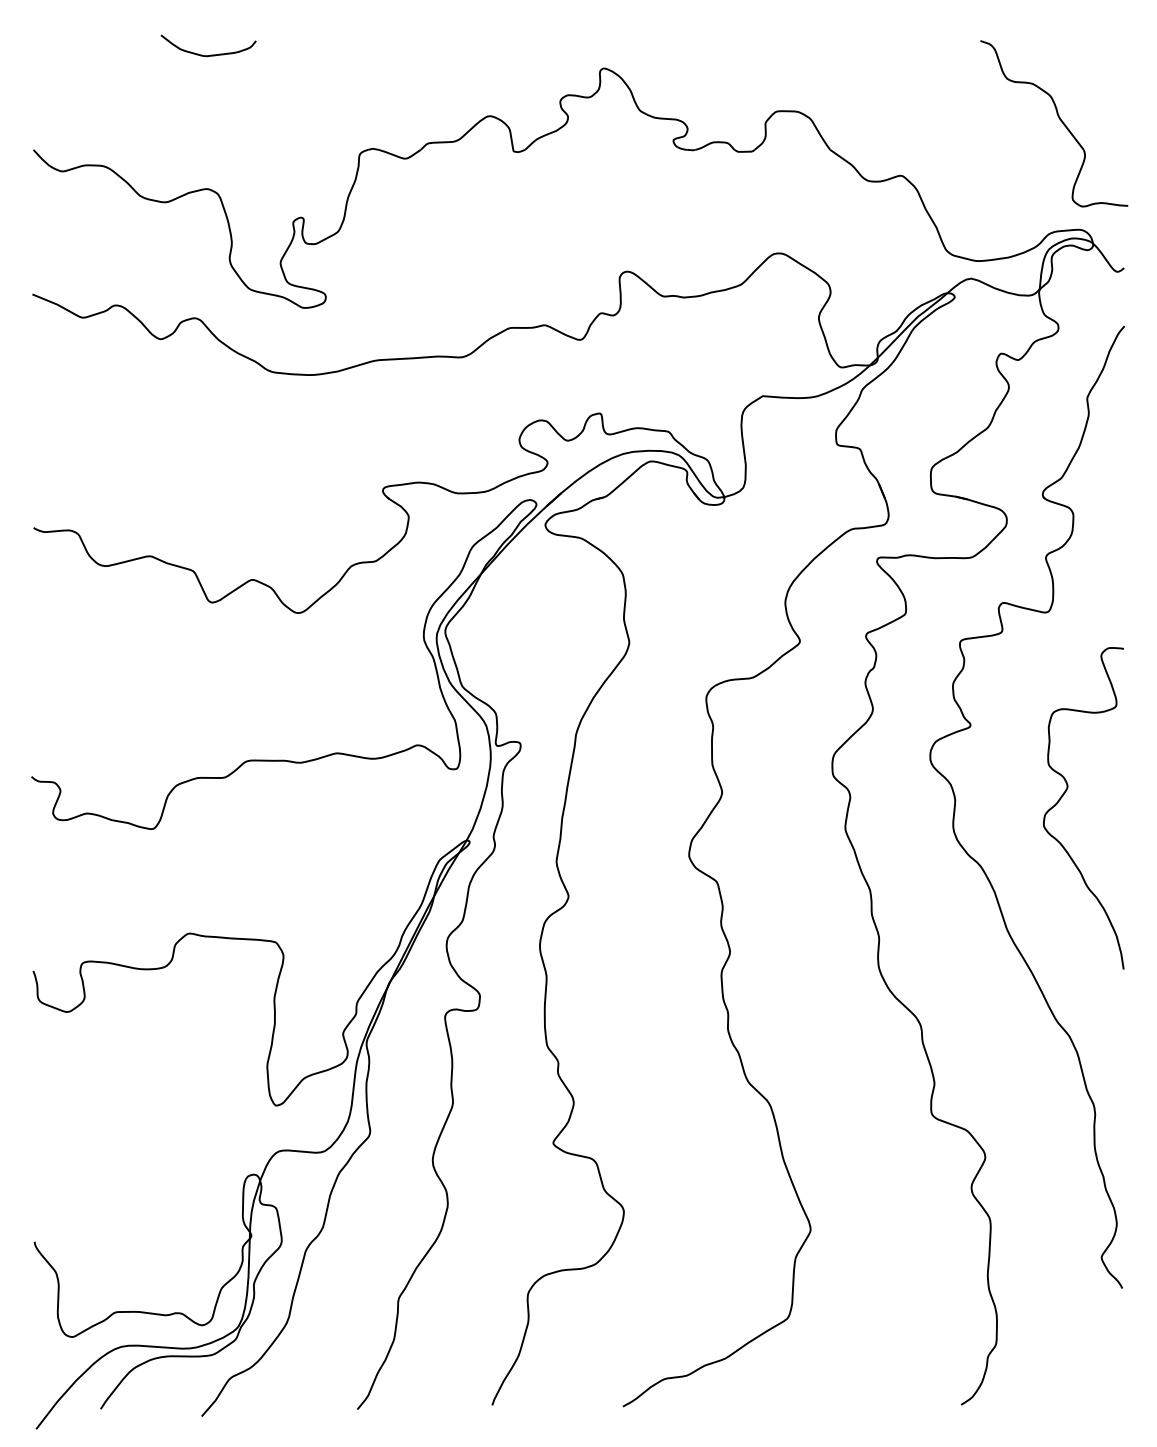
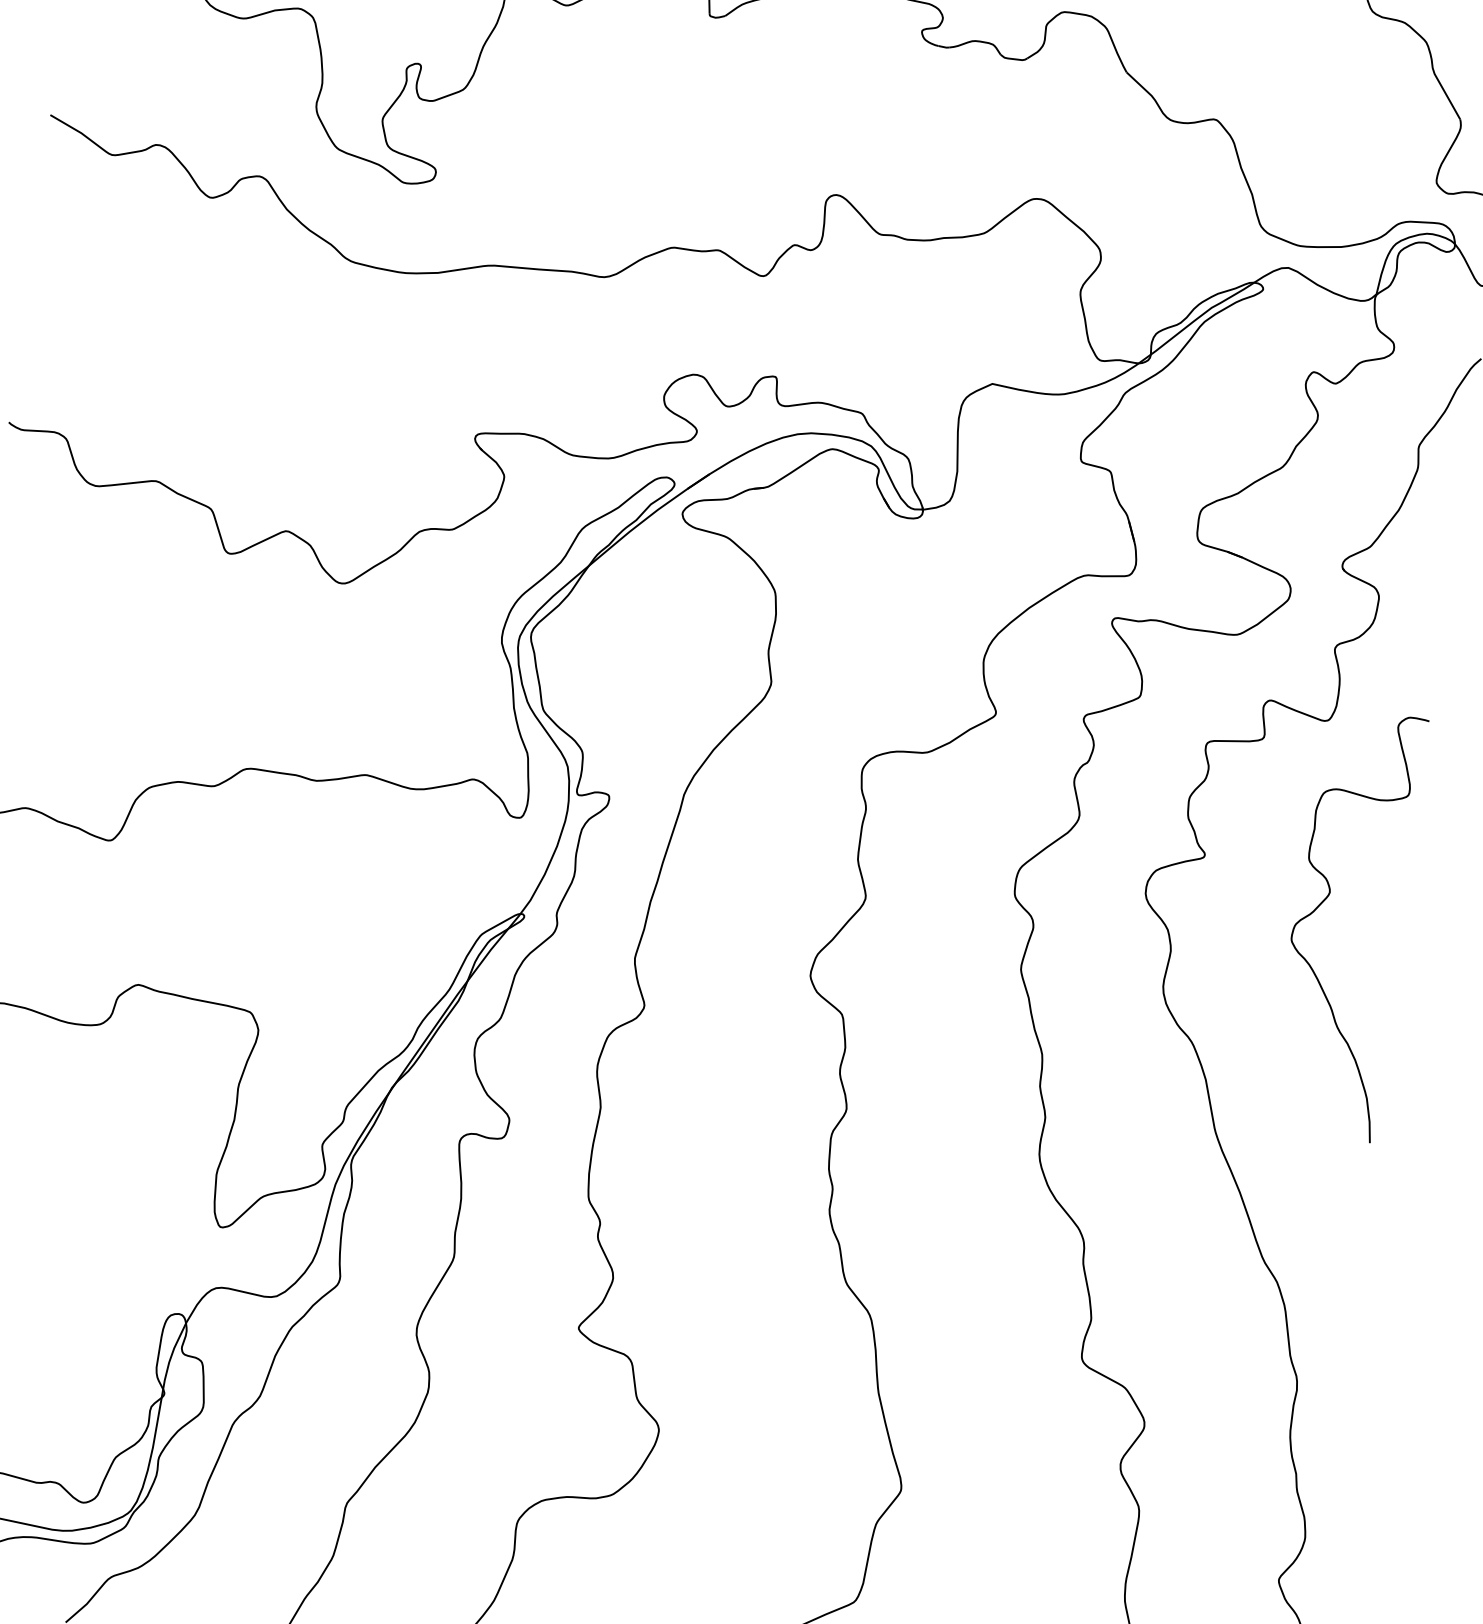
curve: (1063, 796) -> (1322, 904), moved

